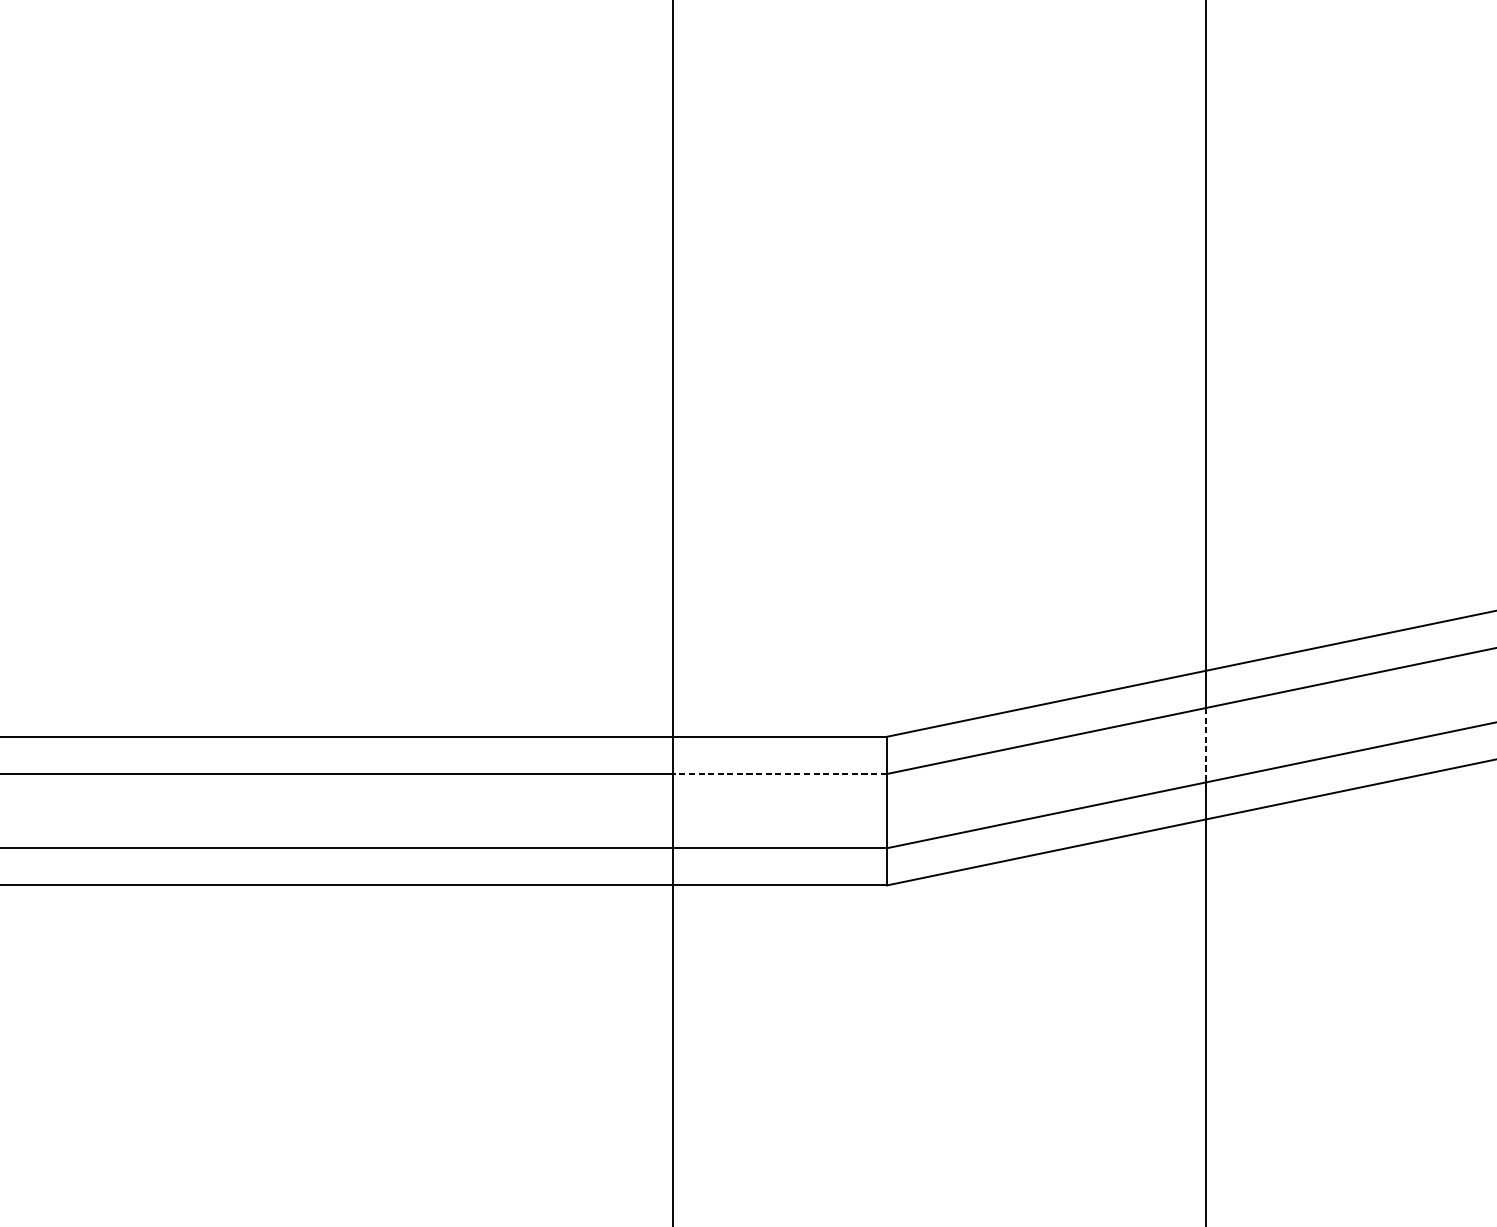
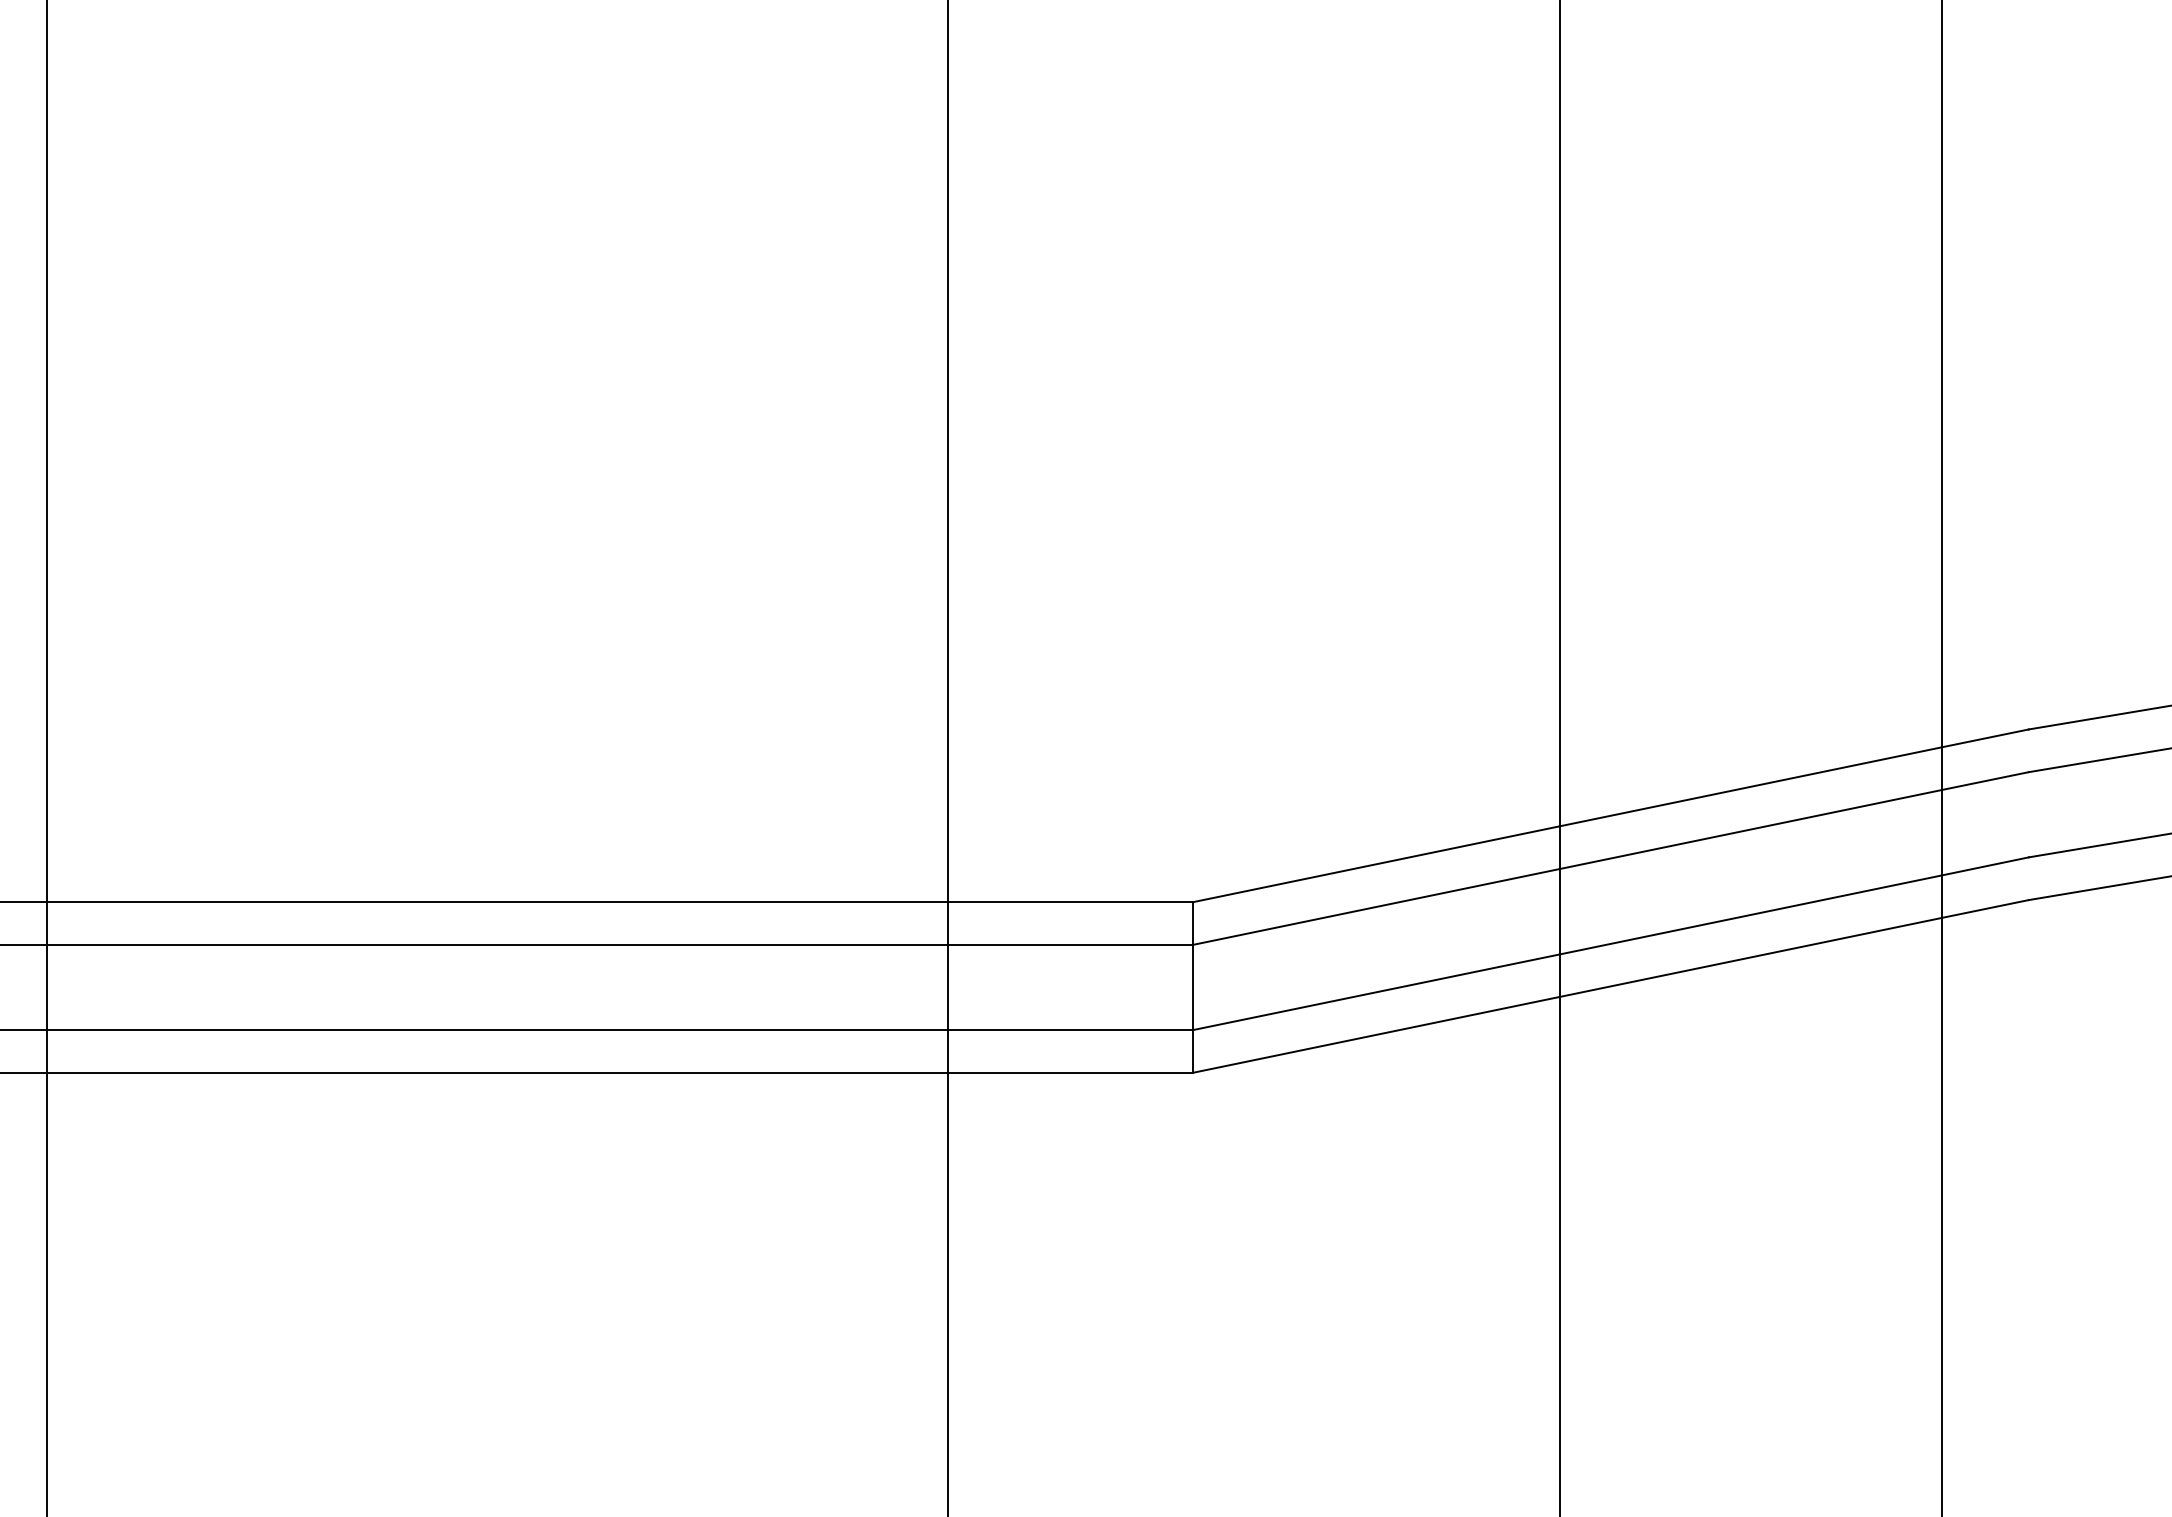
line: (1206, 744) -> (1559, 911), dashed -> solid
line: (780, 773) -> (1070, 944), dashed -> solid

